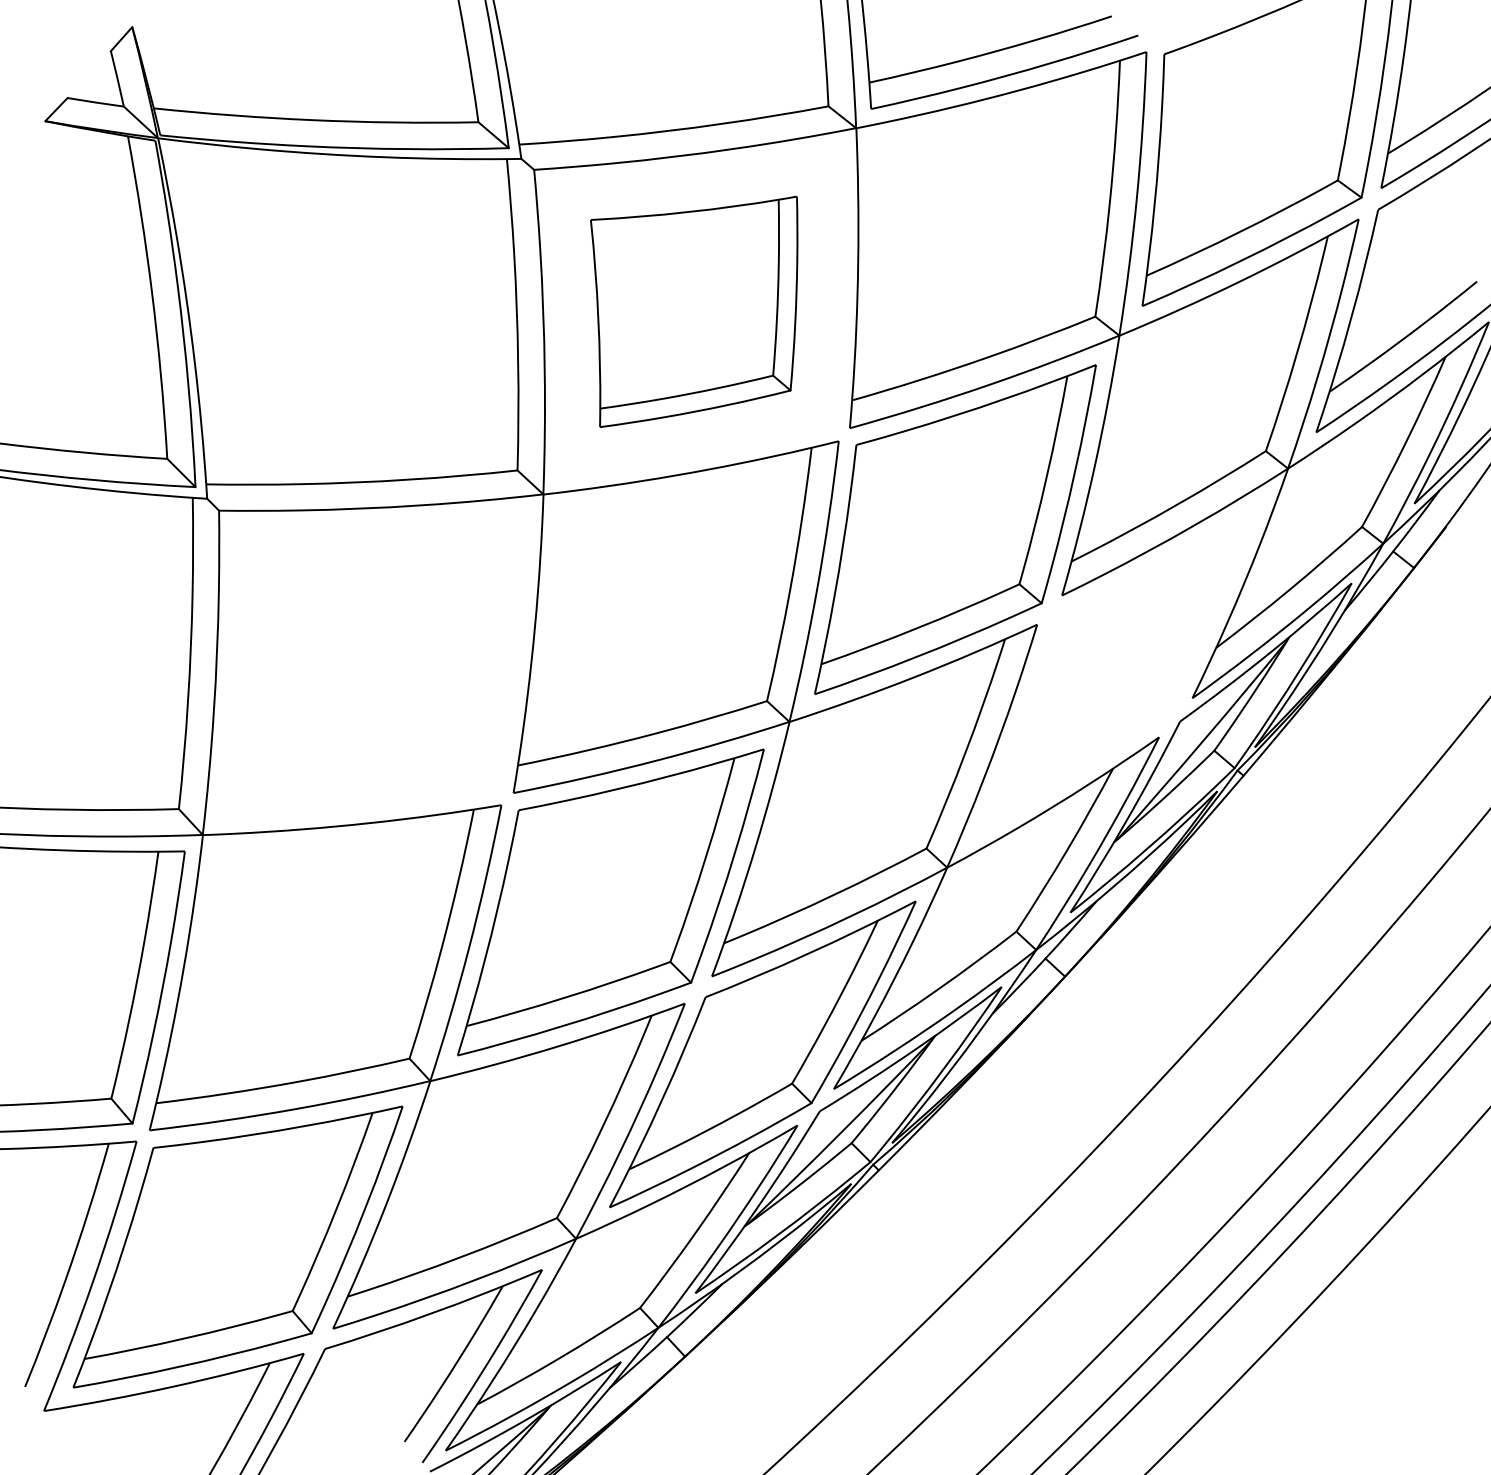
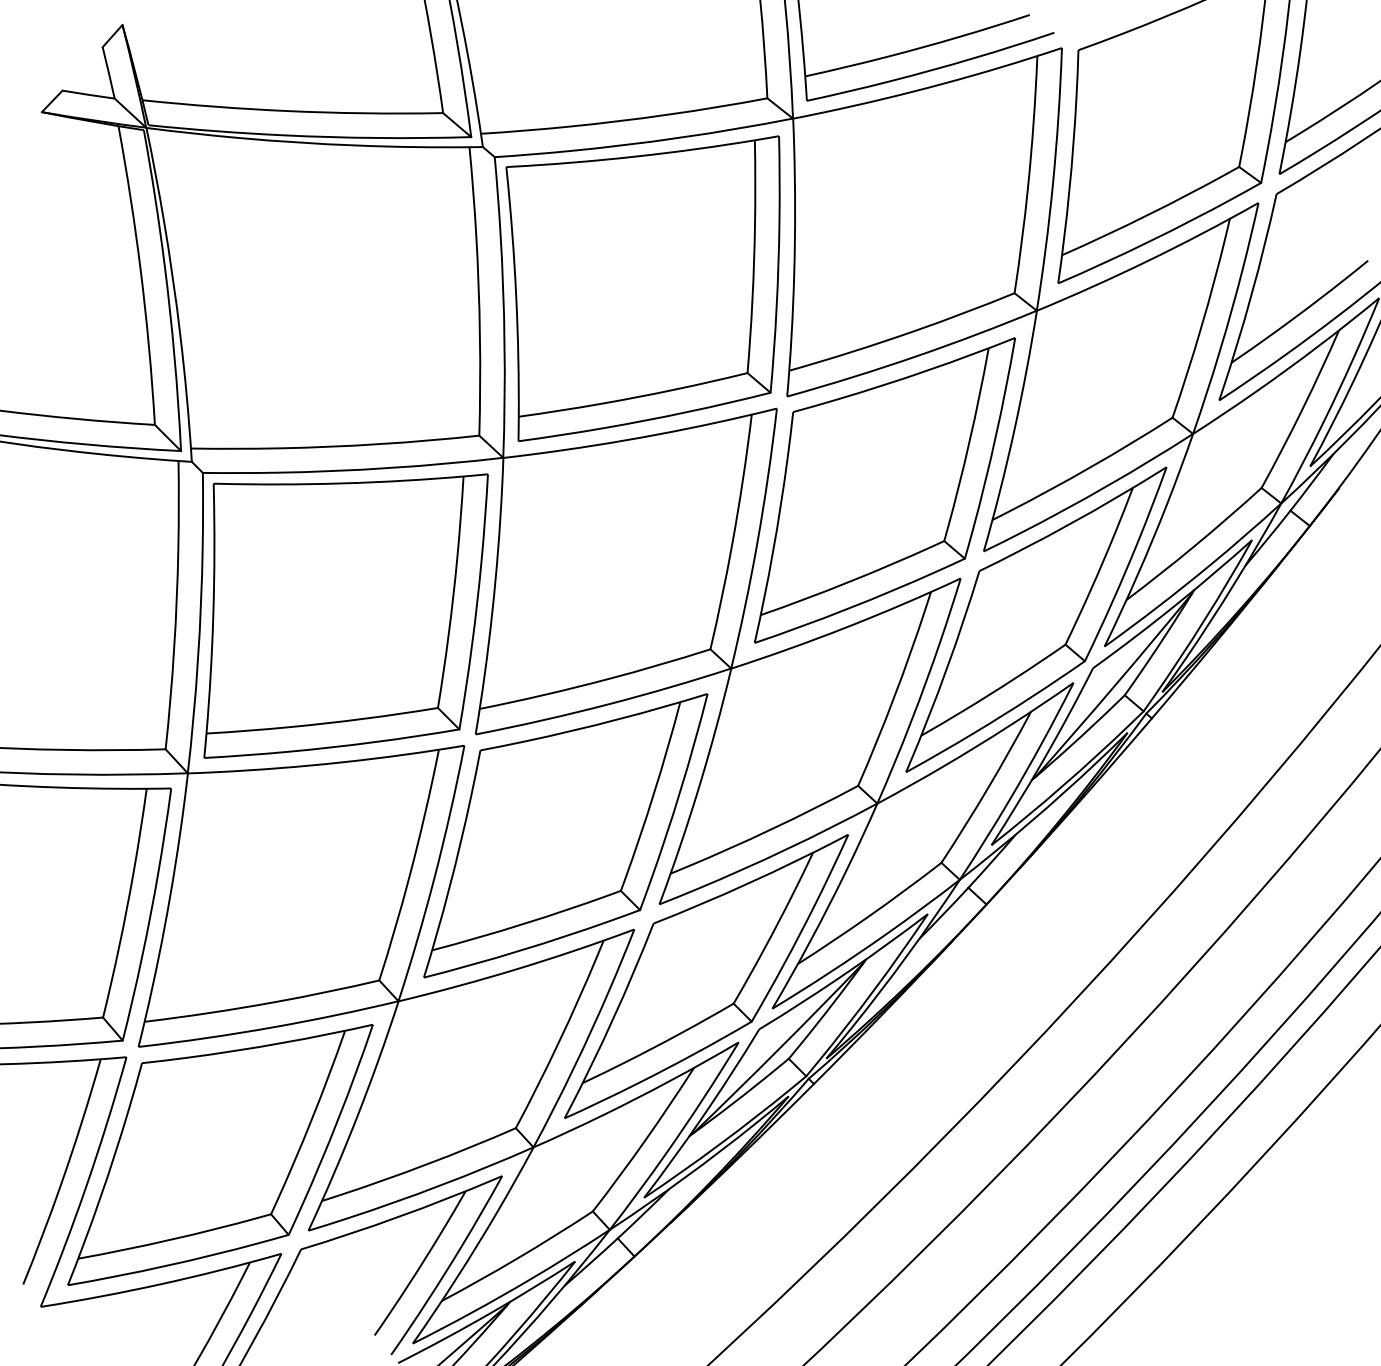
part: (693, 311) -> (642, 288), size x1.43
part: (373, 665) -> (345, 616), added
part: (1118, 669) -> (1036, 620), added

